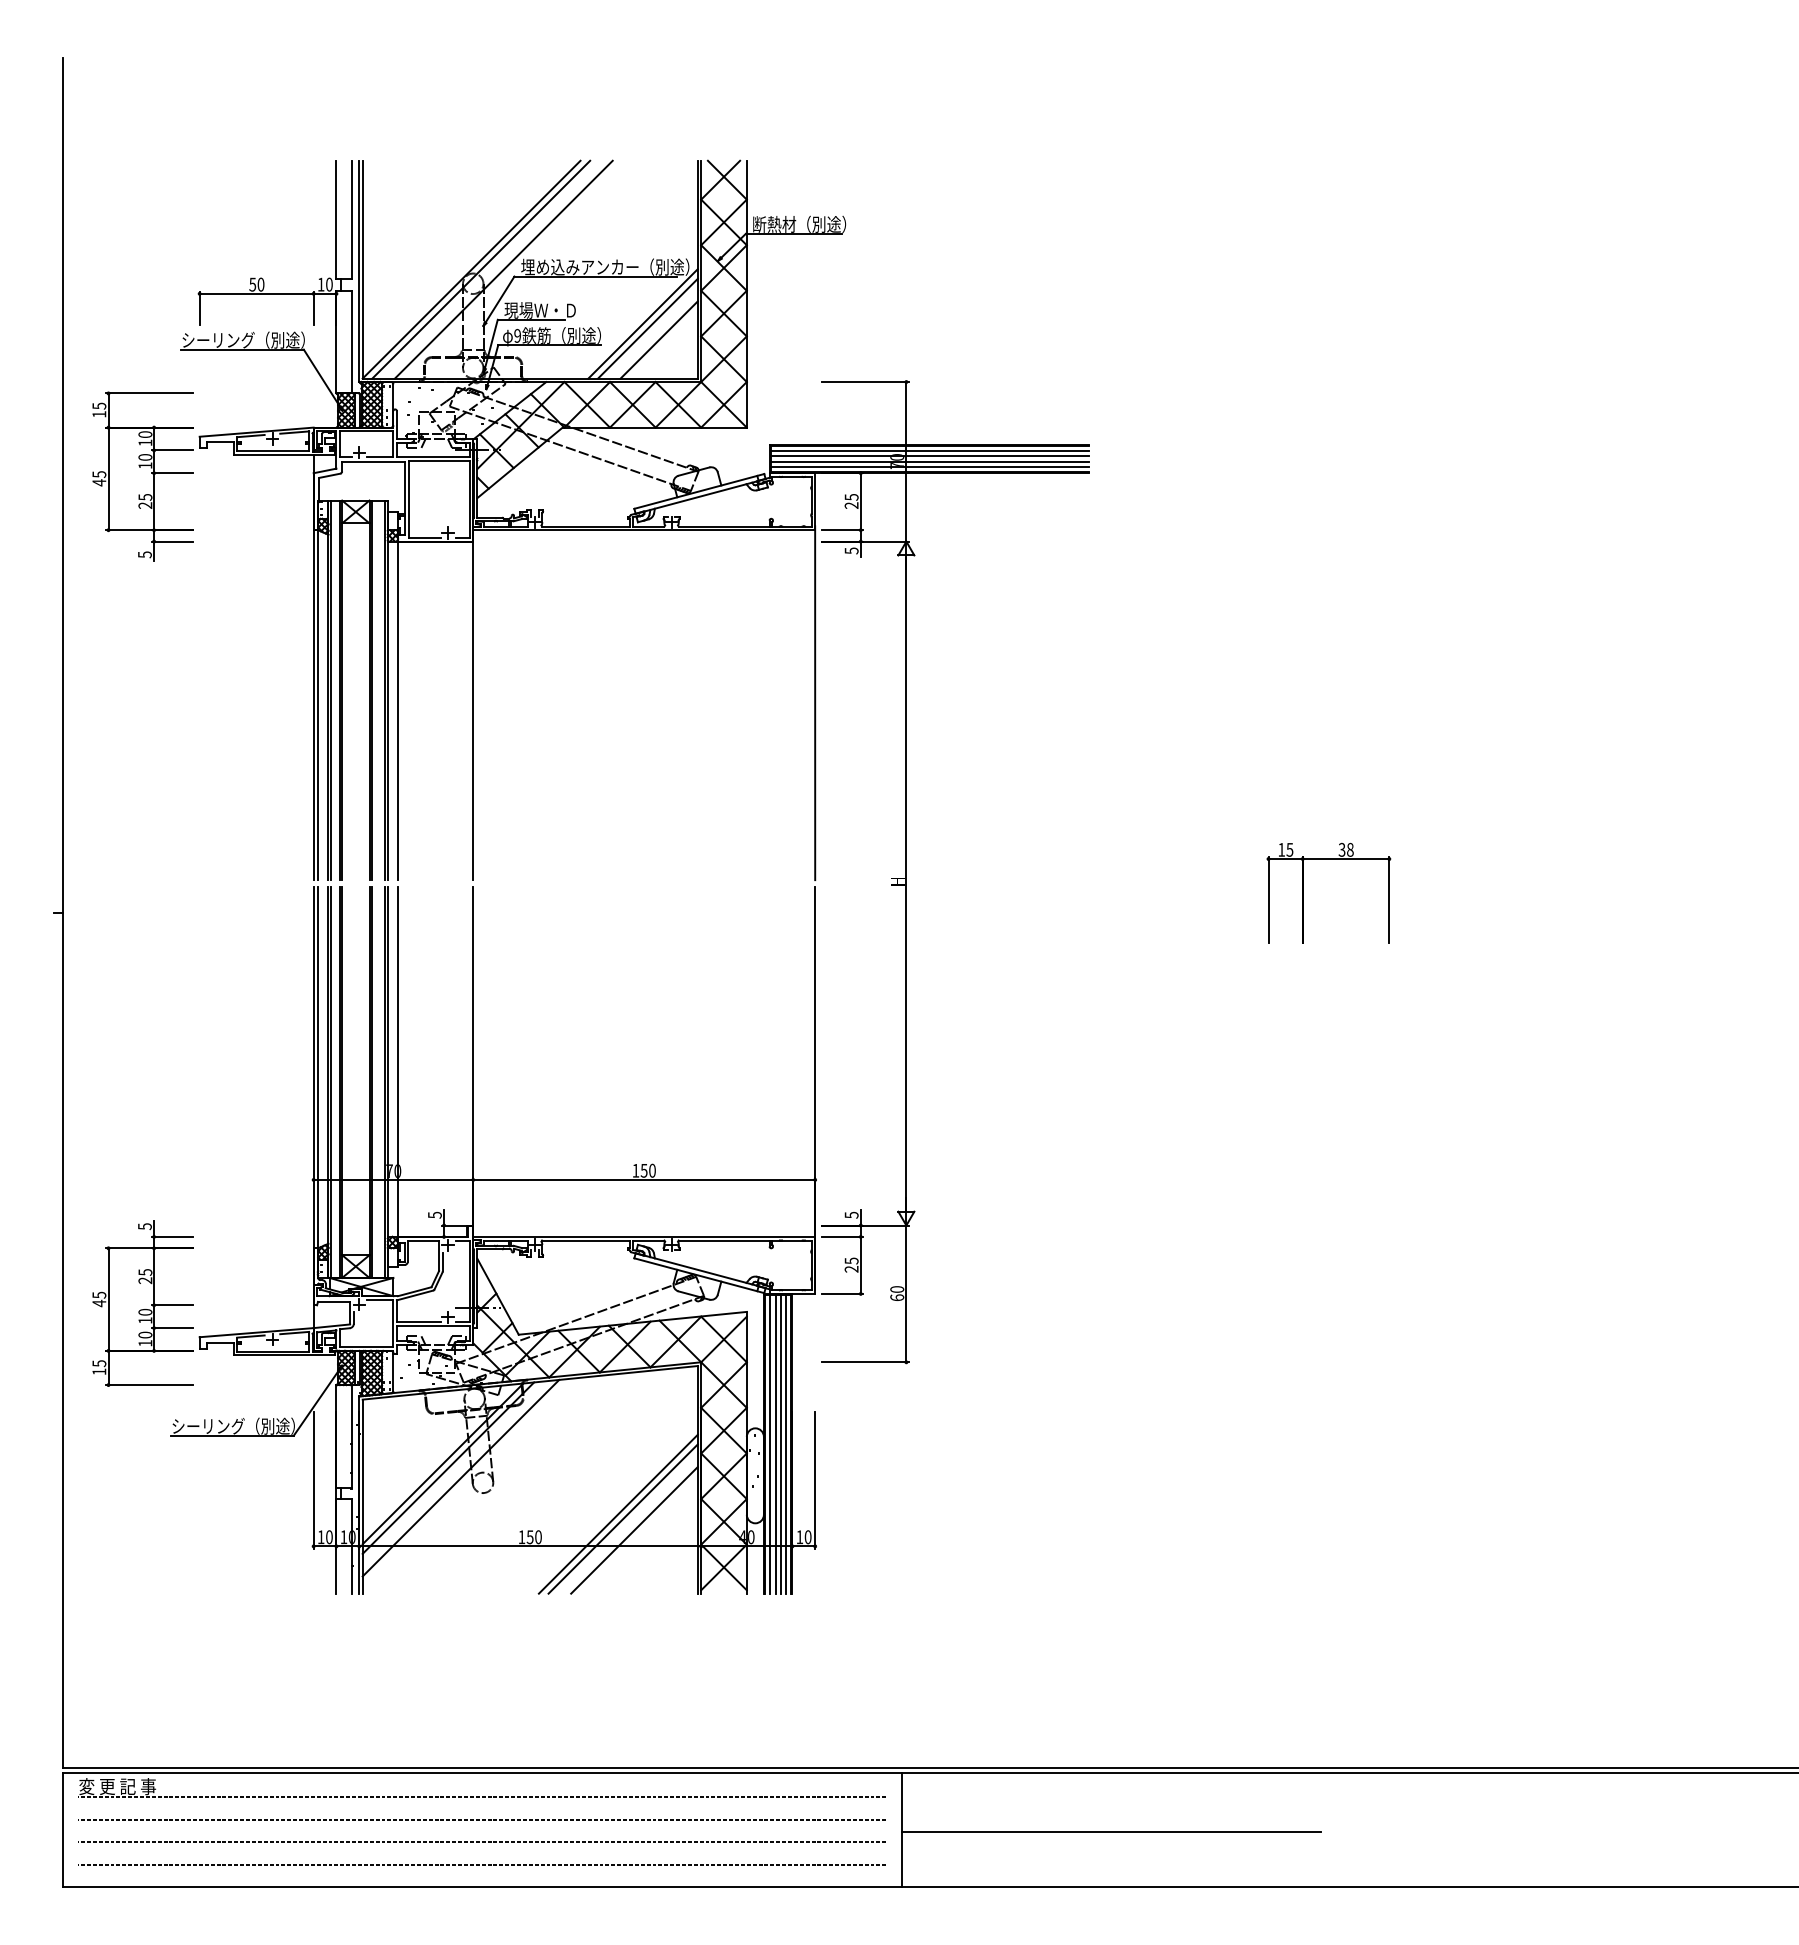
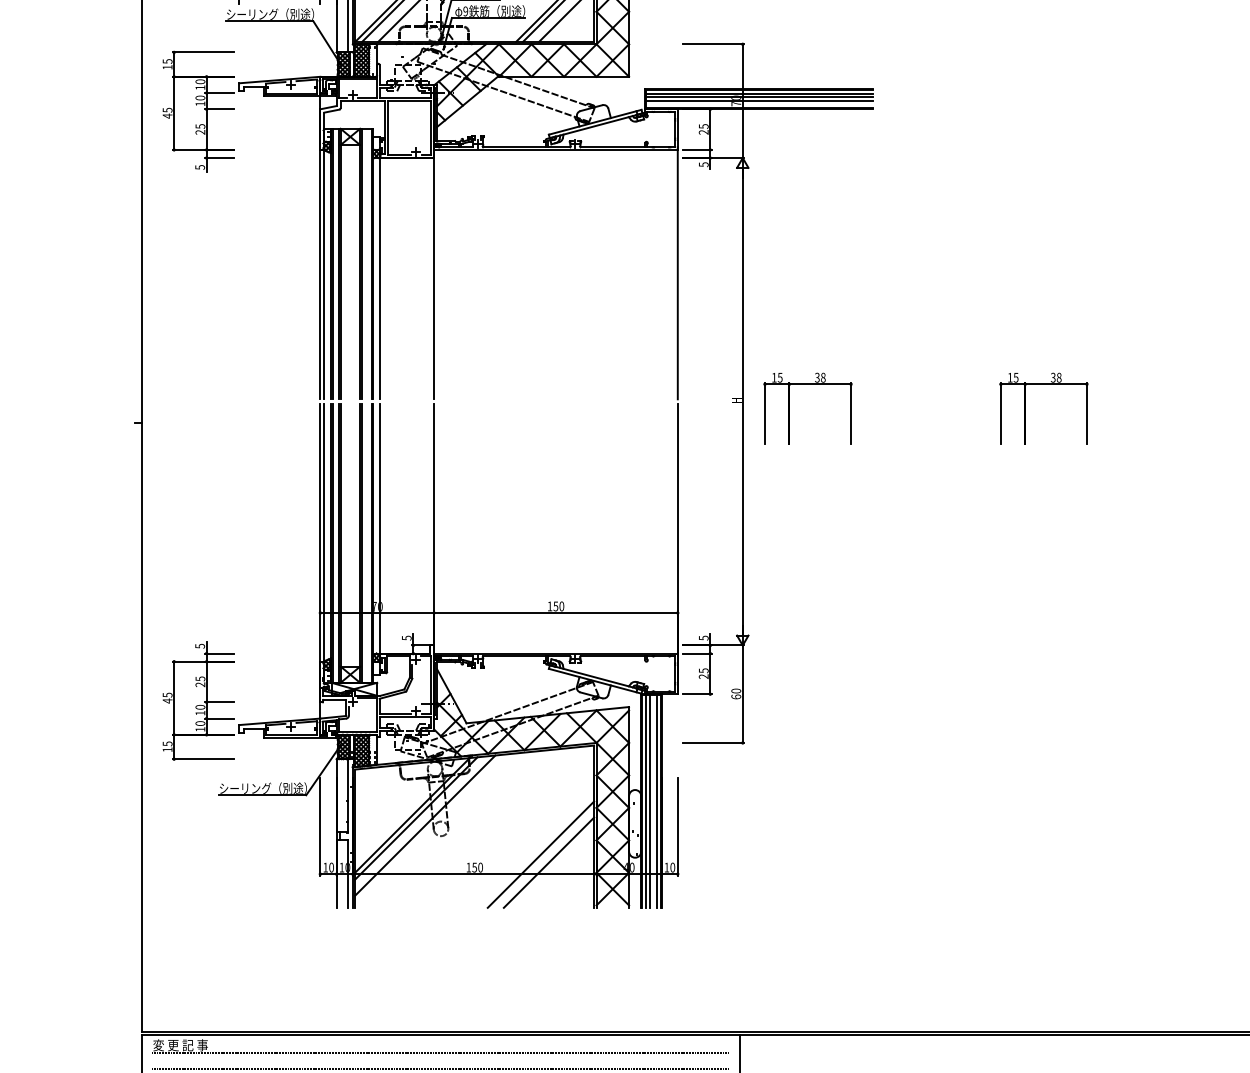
line: (929, 466) -> (759, 104), removed
part: (972, 892) -> (789, 408), added
line: (780, 1444) -> (653, 801), removed
line: (617, 1513) -> (536, 850), removed

